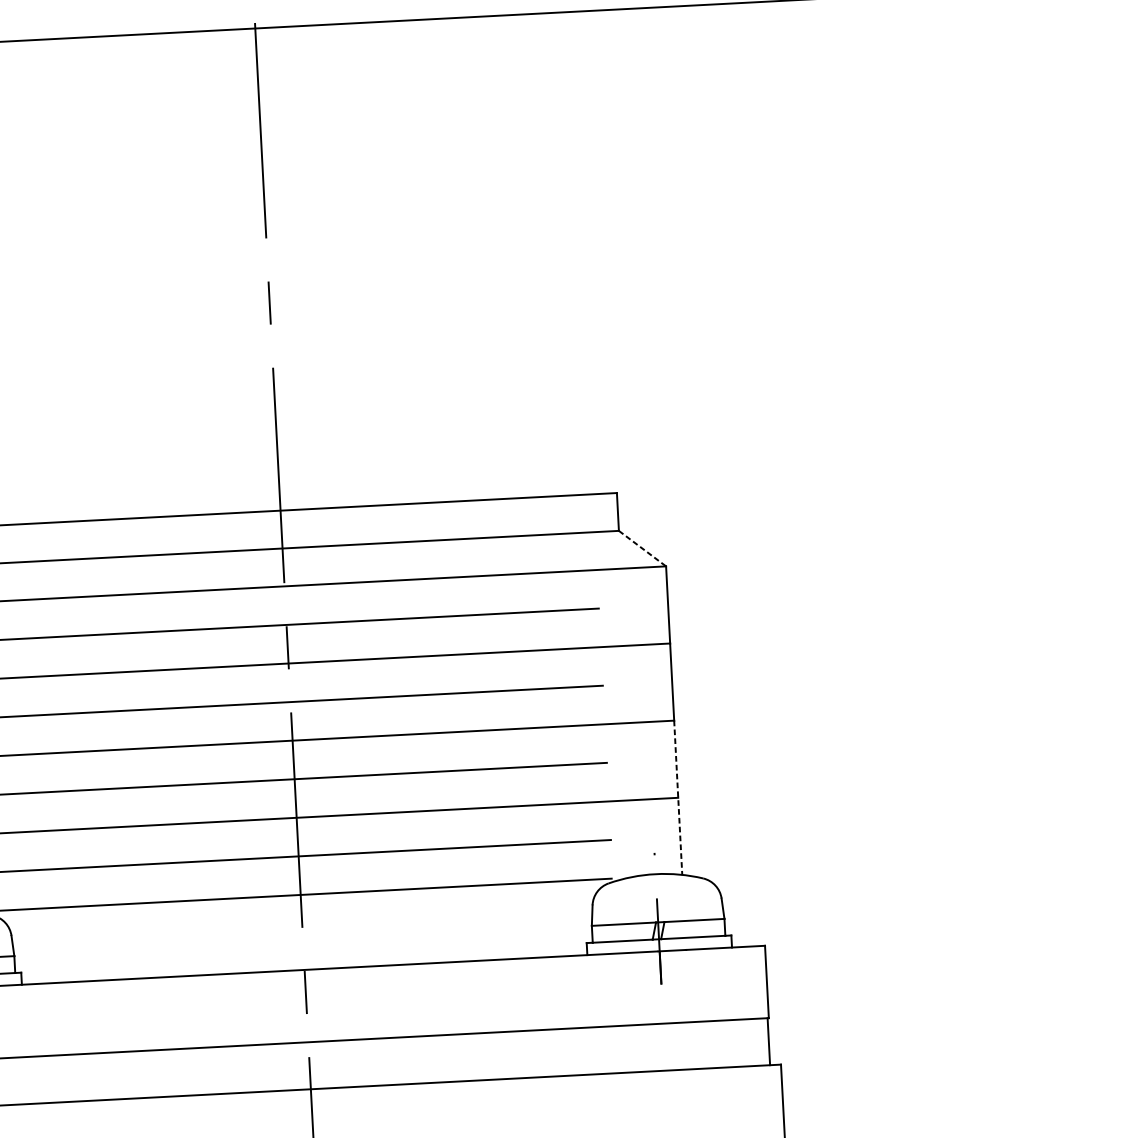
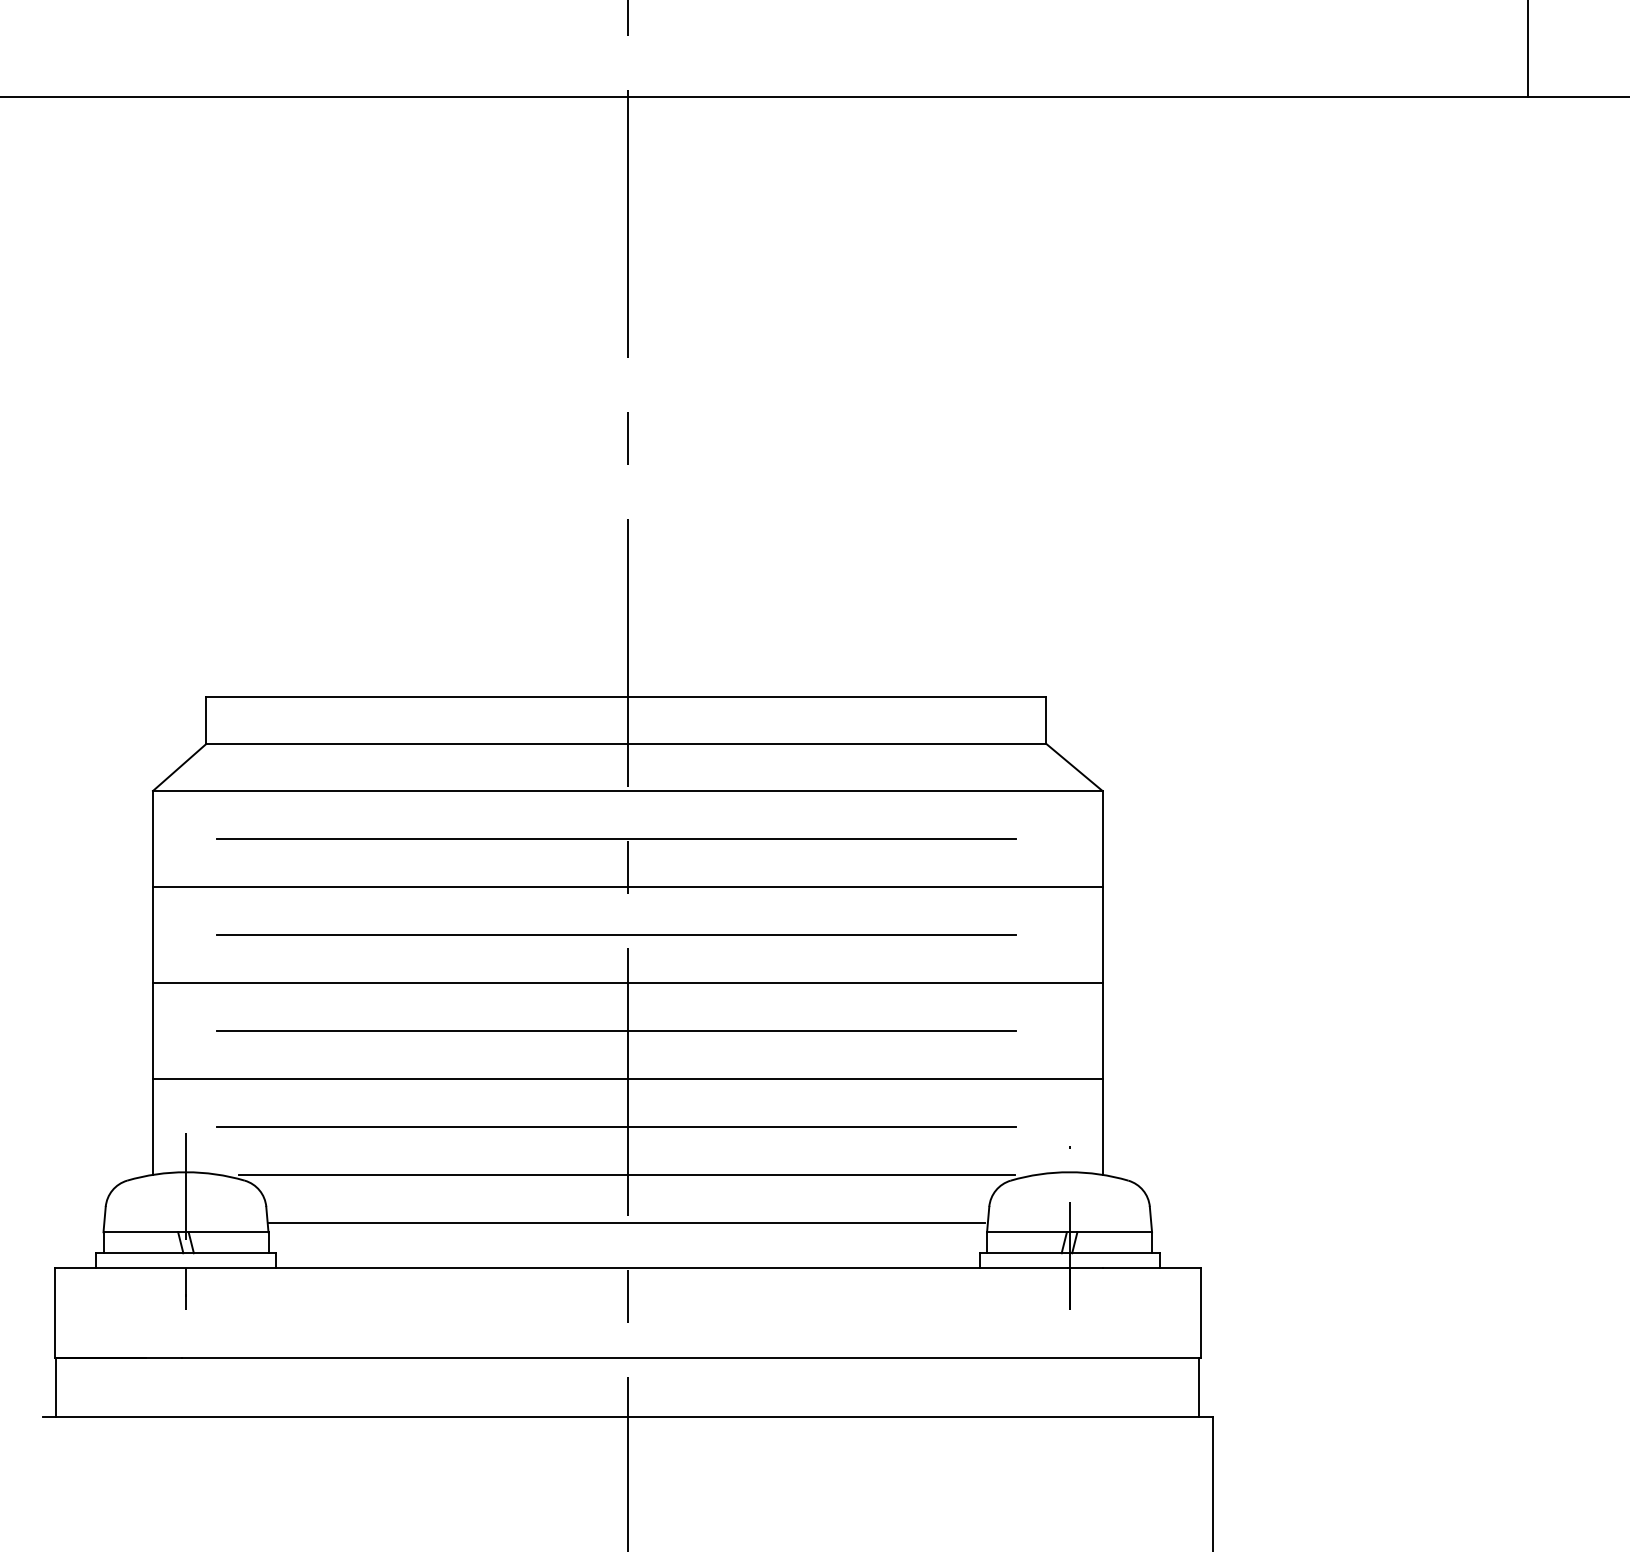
line: (642, 548) -> (1074, 767), dashed -> solid
line: (678, 798) -> (1102, 1079), dashed -> solid
line: (301, 933) -> (626, 1222), added

